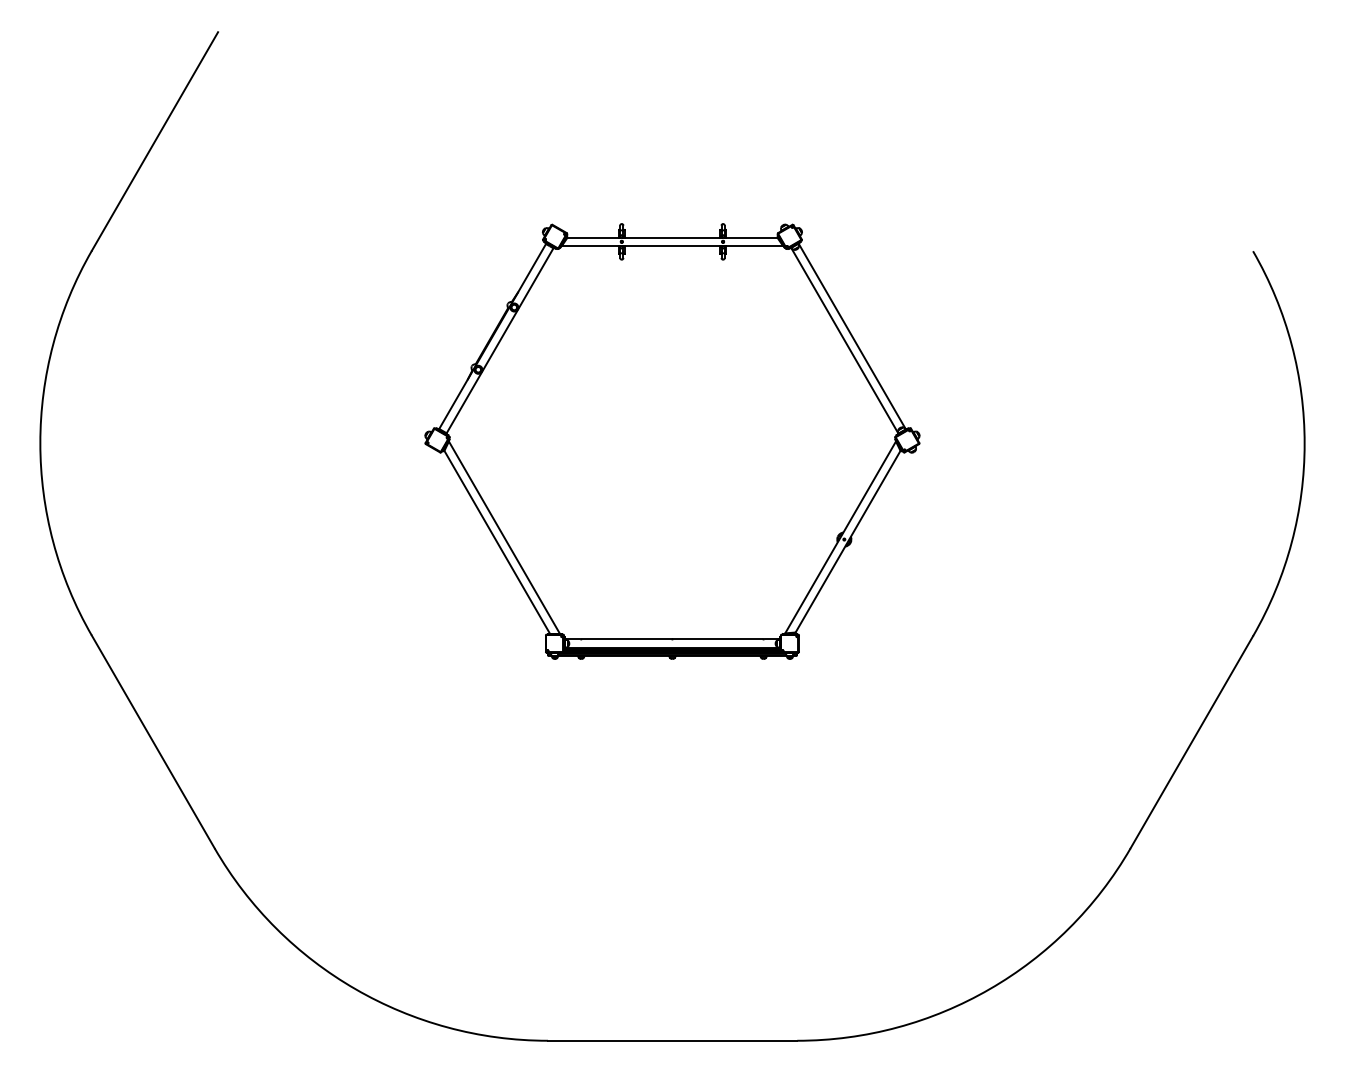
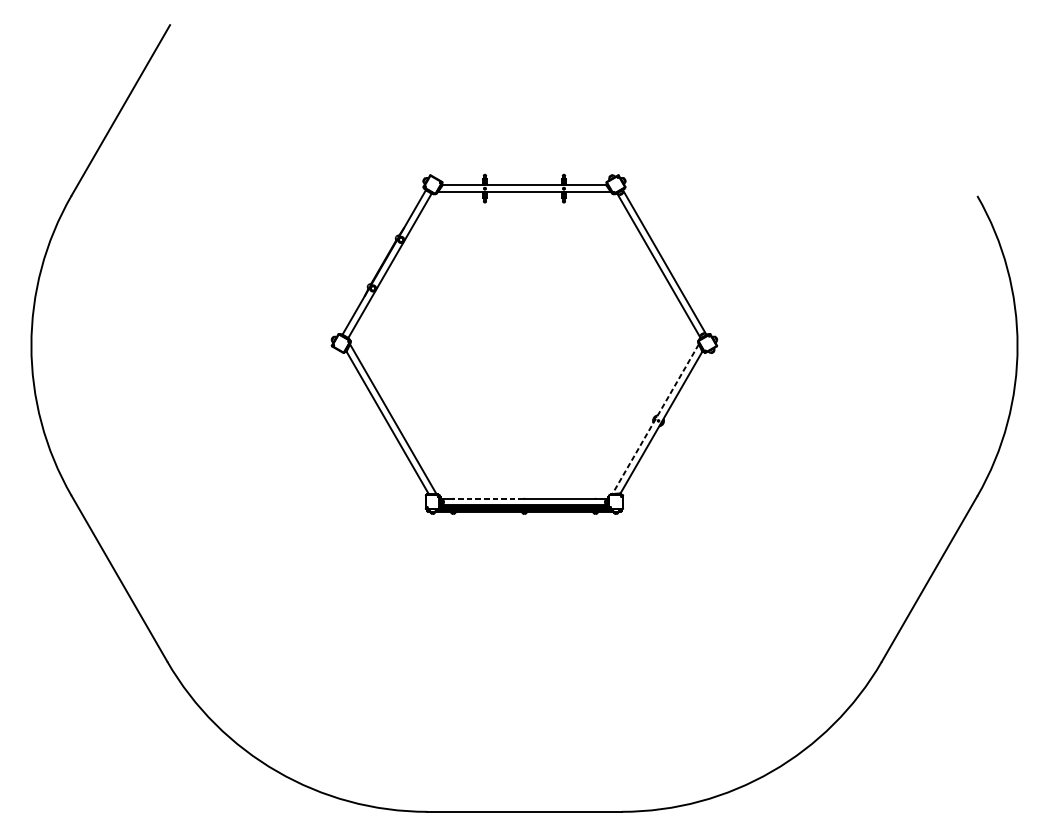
line: (840, 537) -> (655, 419), solid -> dashed
line: (626, 639) -> (488, 498), solid -> dashed

